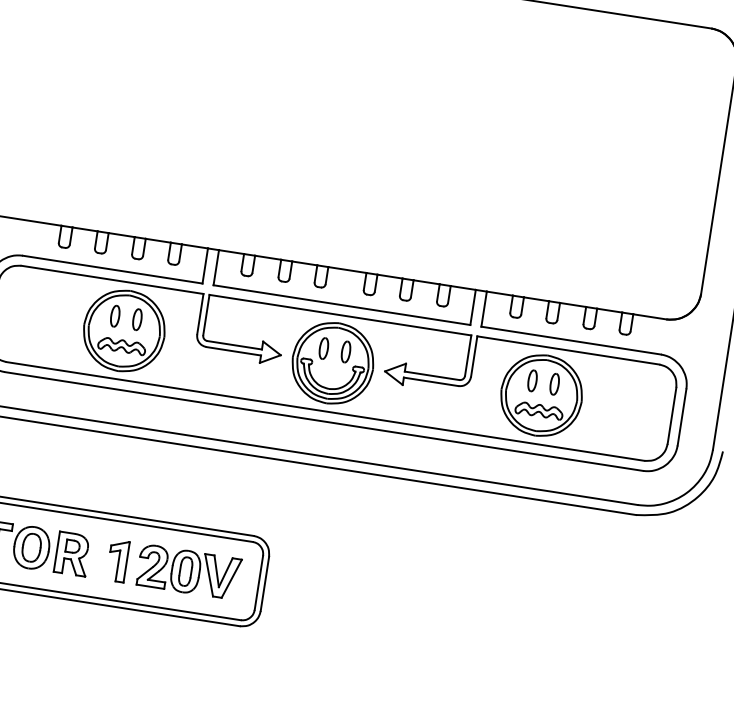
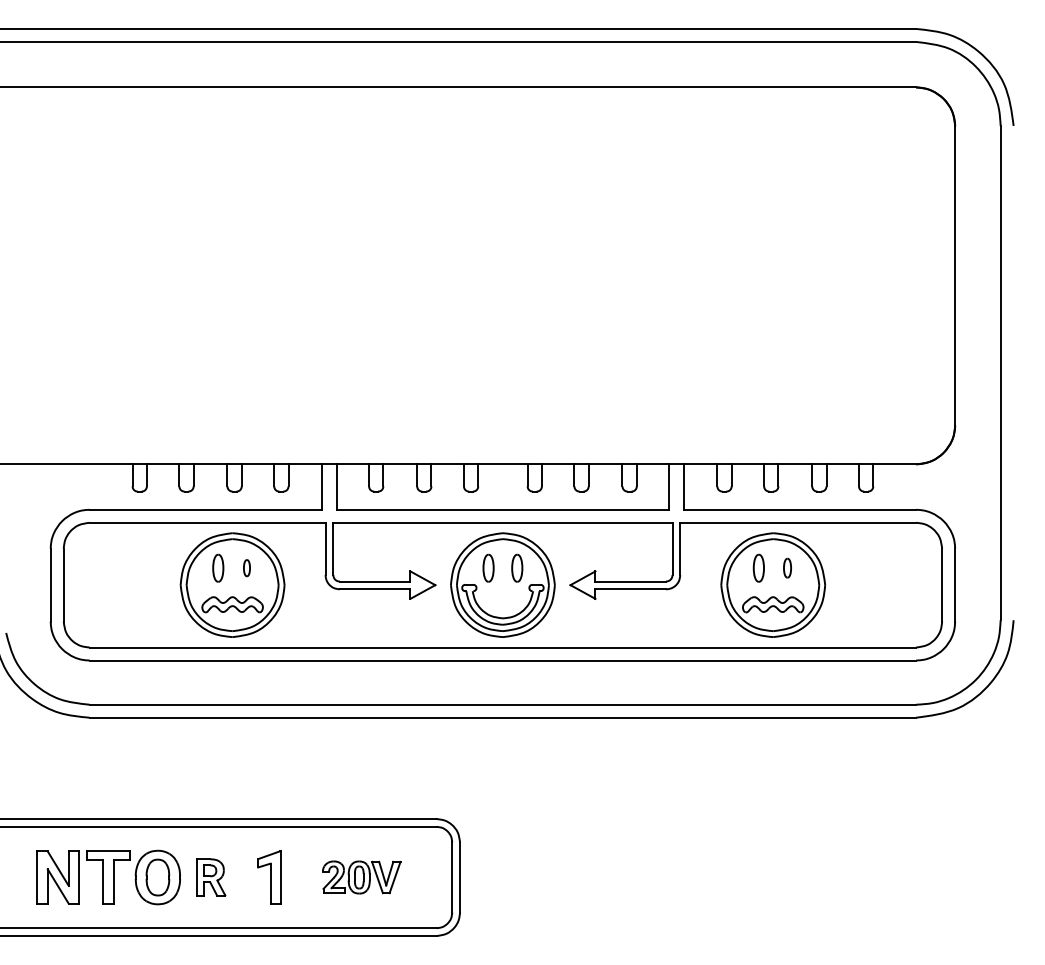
part: (137, 319) -> (246, 567), size x0.6
part: (554, 383) -> (787, 567), size x0.7
part: (73, 554) -> (211, 877), size x0.7
part: (188, 572) -> (361, 877), size x0.6

